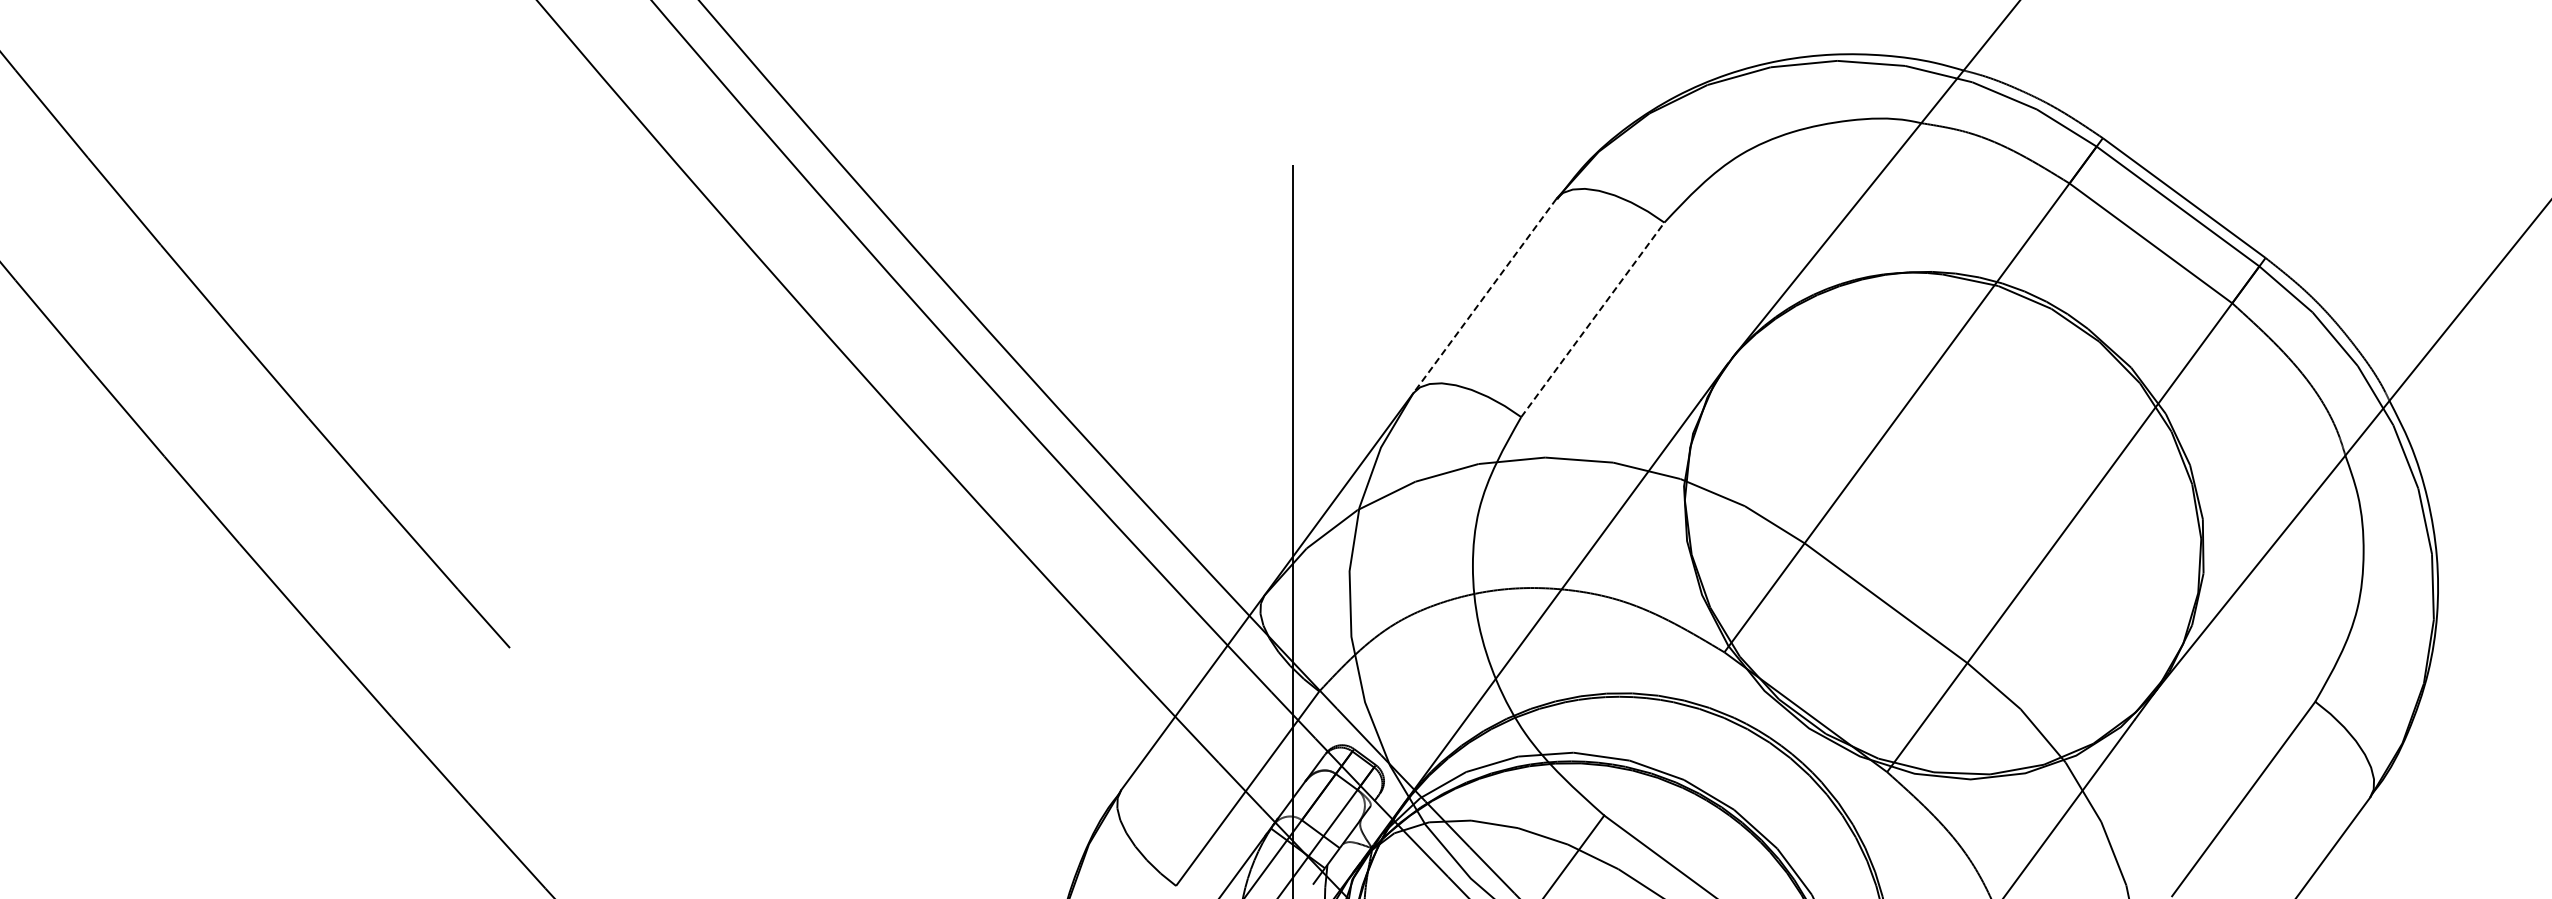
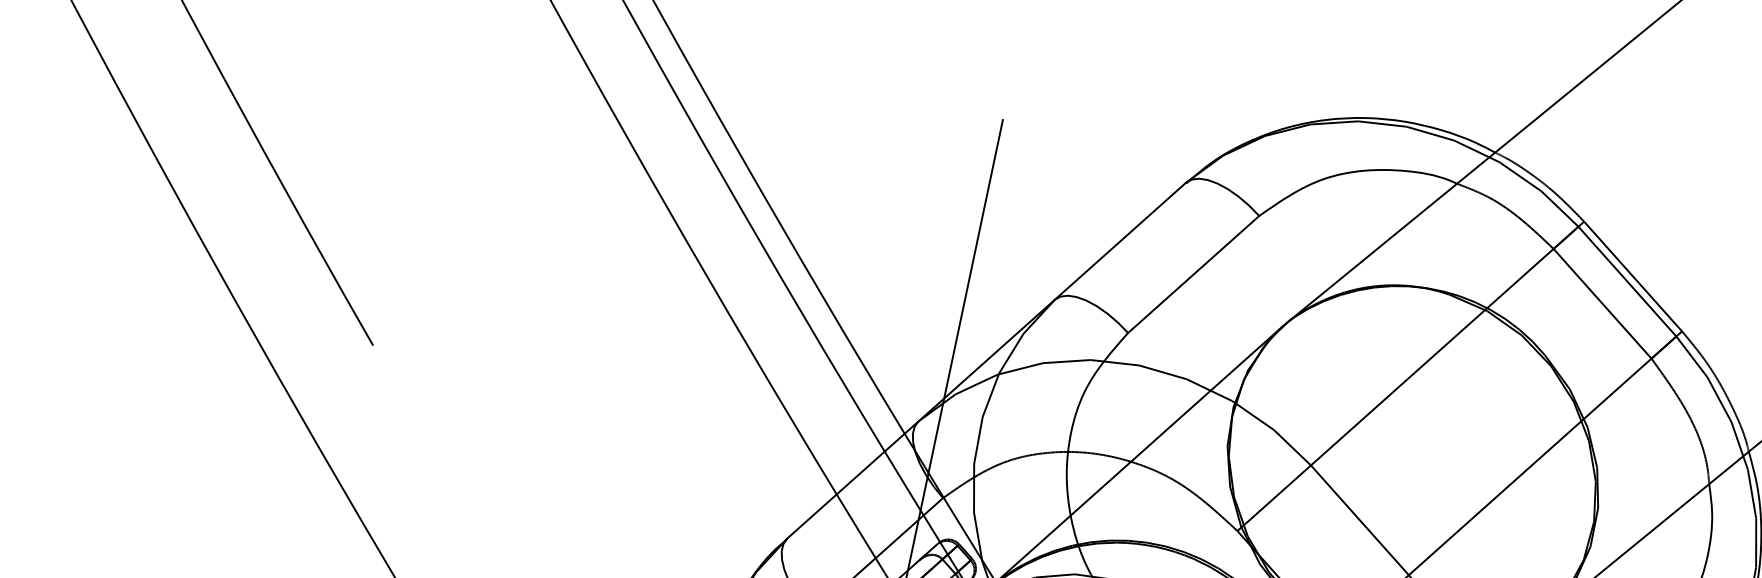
line: (1484, 296) -> (1120, 241), dashed -> solid
line: (1592, 319) -> (1193, 274), dashed -> solid

